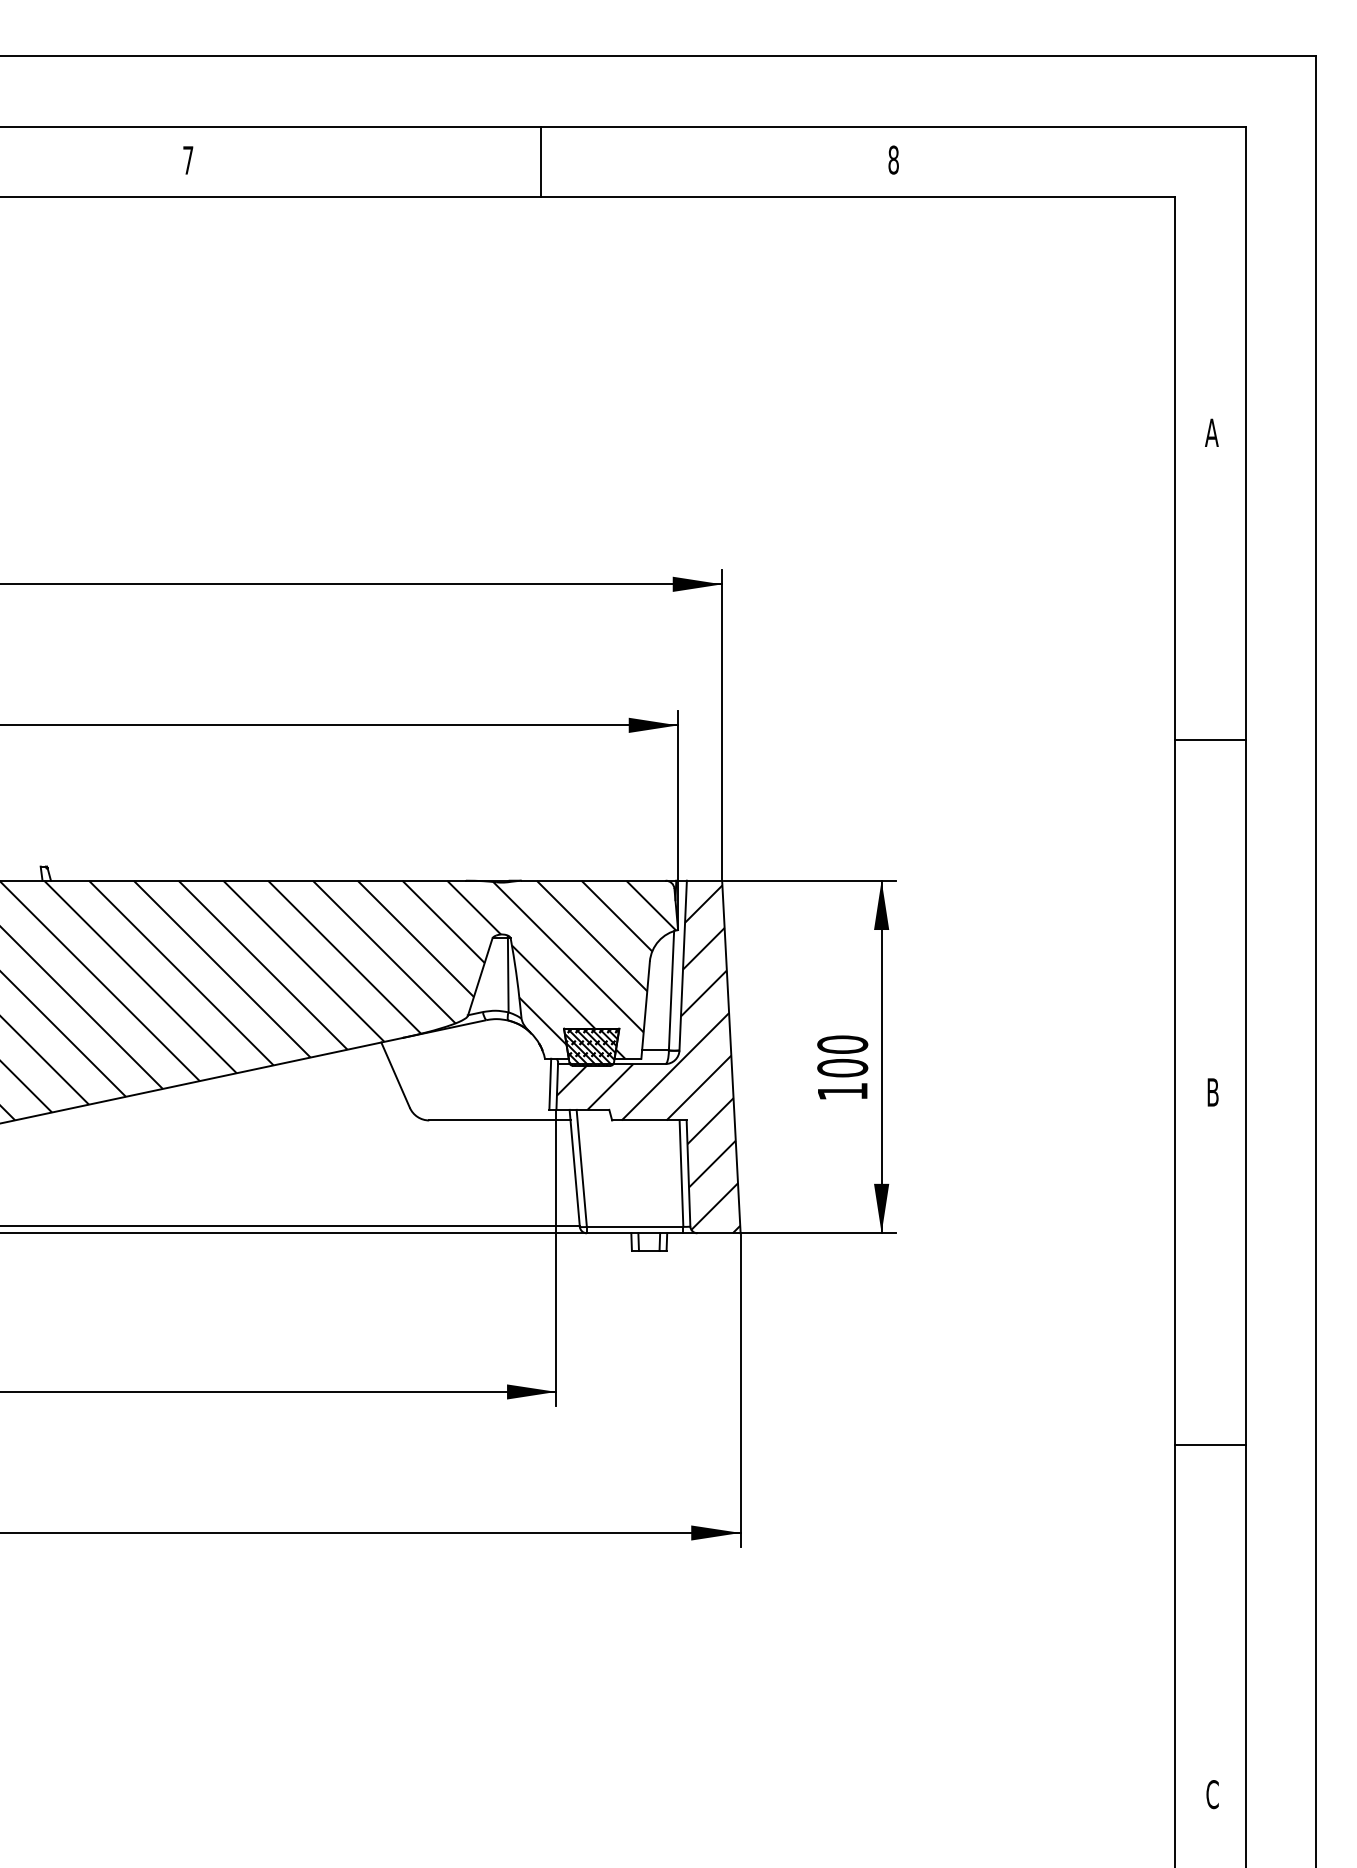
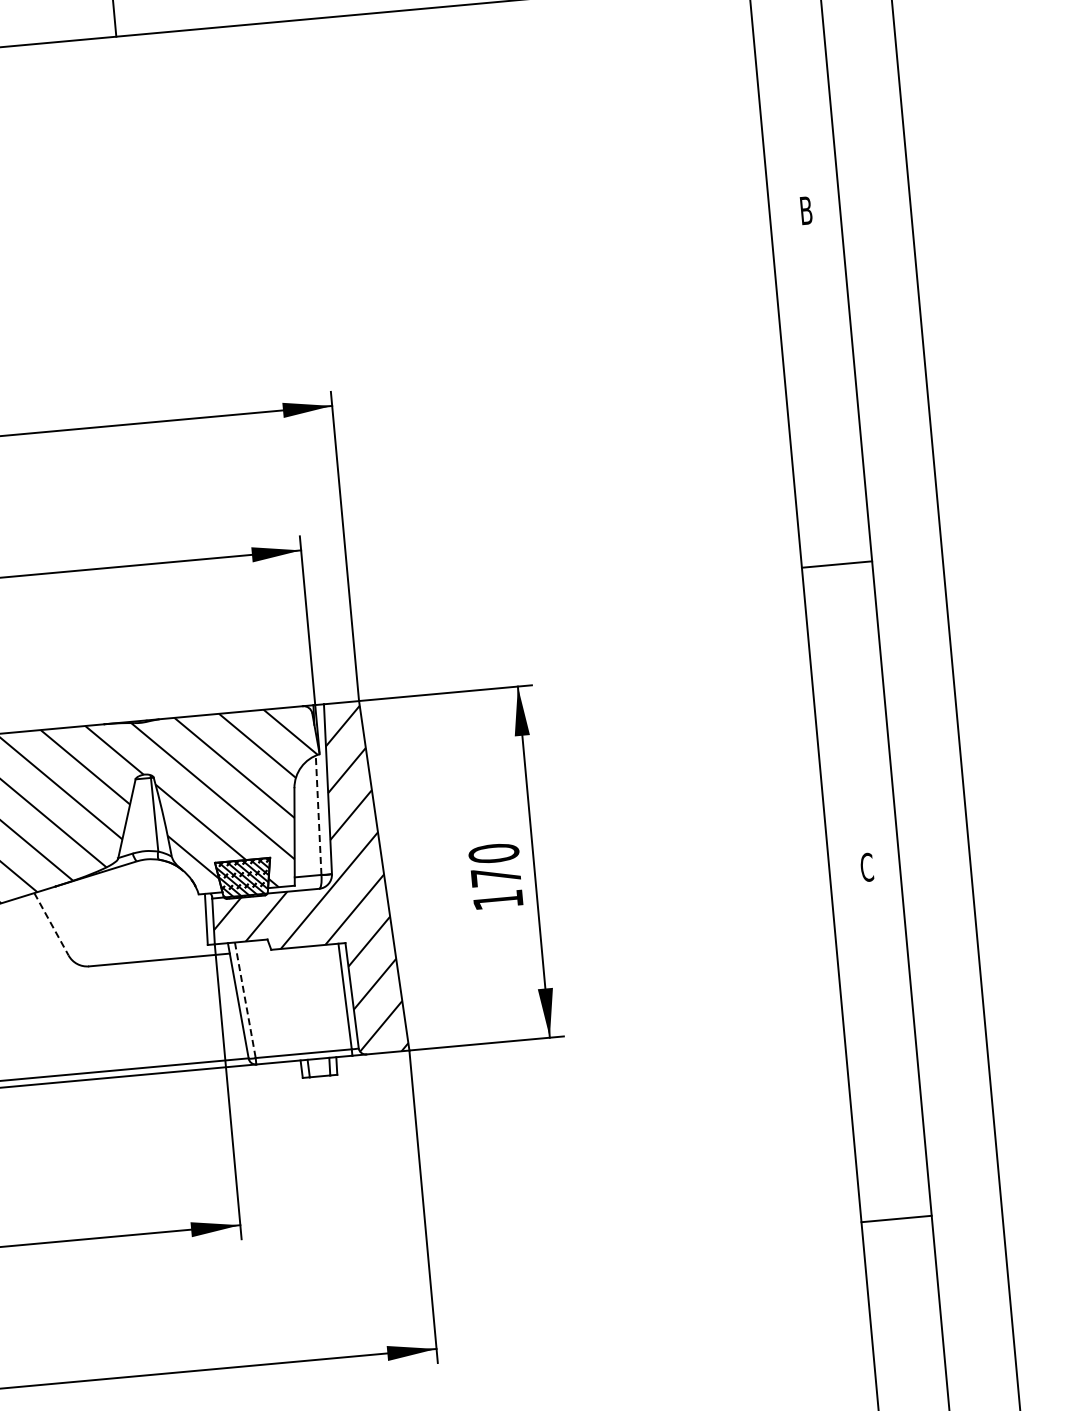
text: (1211, 432) -> (805, 210), A -> B
line: (1210, 740) -> (837, 564), moved
line: (671, 990) -> (318, 815), solid -> dashed
text: (842, 1068) -> (495, 877), 100 -> 170
line: (395, 1075) -> (51, 924), solid -> dashed
text: (1212, 1091) -> (866, 866), B -> C
line: (581, 1168) -> (245, 1000), solid -> dashed

